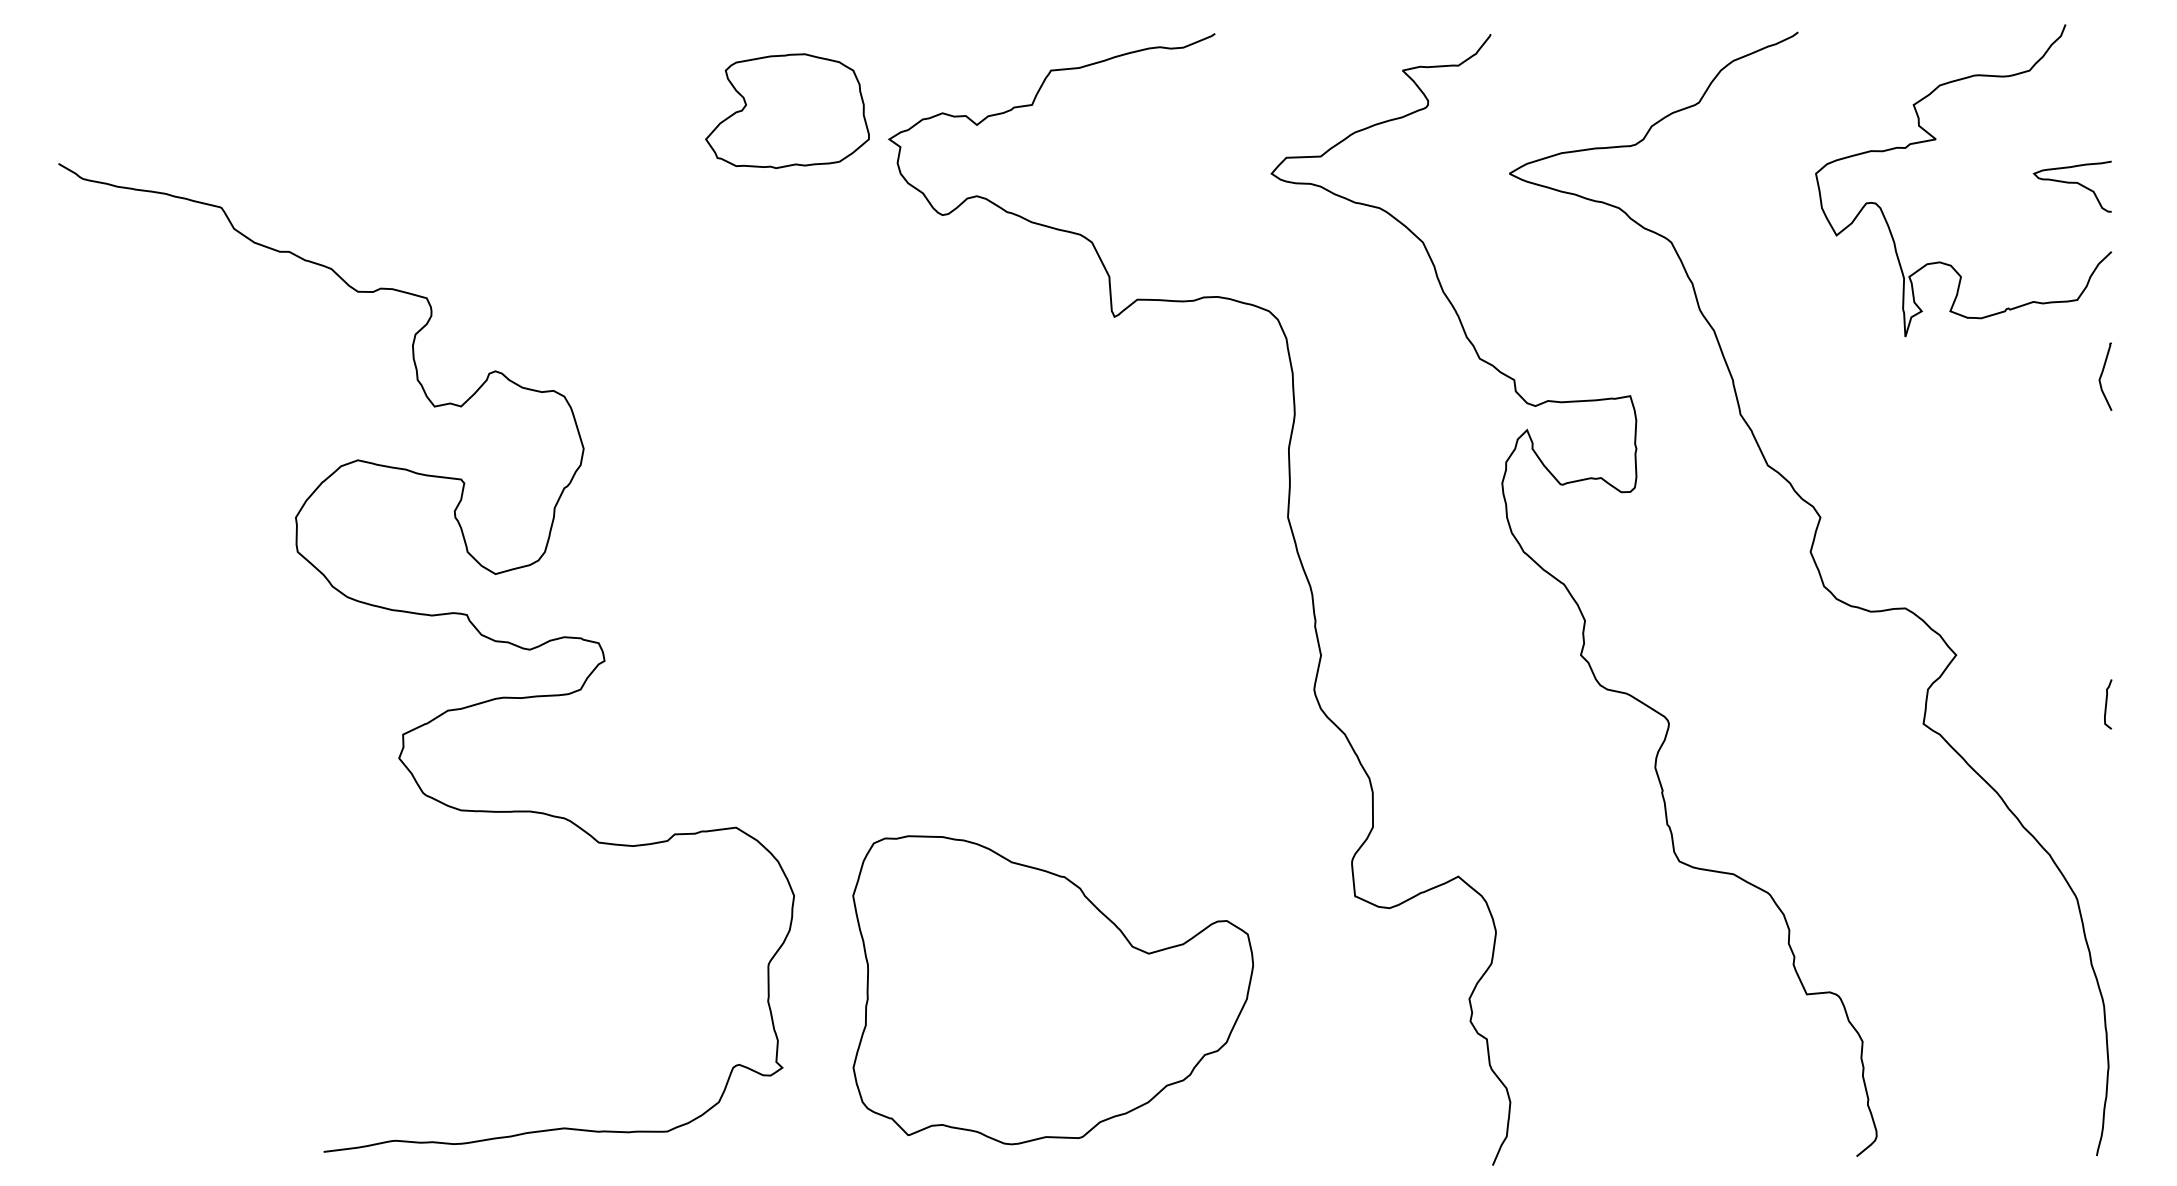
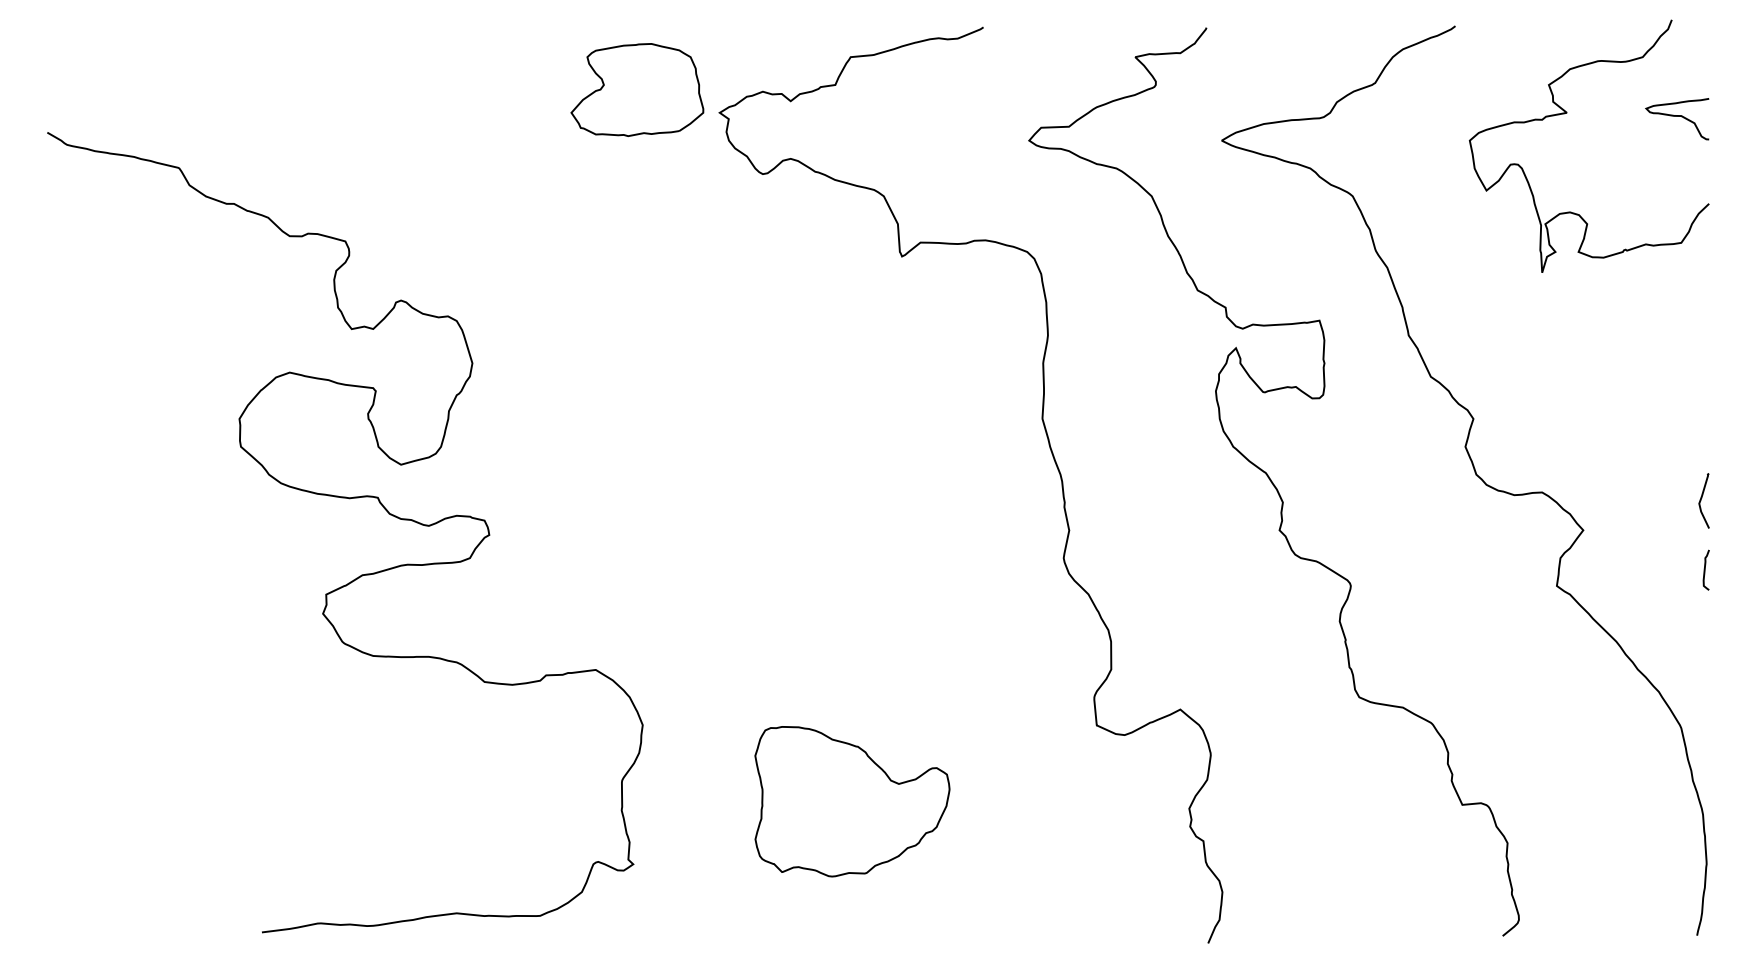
curve: (2072, 183) -> (1677, 116), moved
curve: (2102, 376) -> (1701, 500), moved
part: (1053, 990) -> (852, 801), size x0.6

